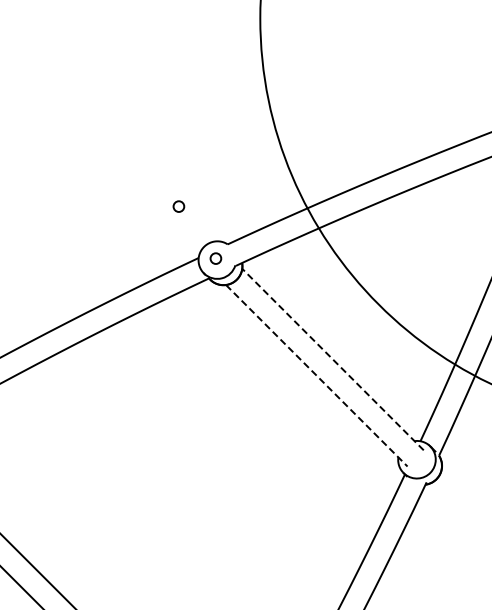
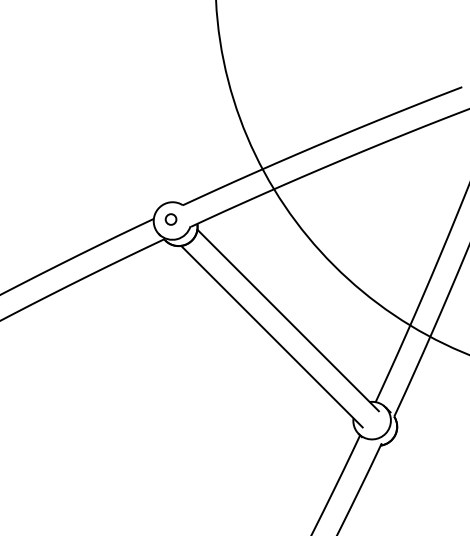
circle: (178, 206) -> (133, 167), removed
line: (332, 359) -> (287, 320), dashed -> solid
line: (317, 376) -> (272, 337), dashed -> solid

